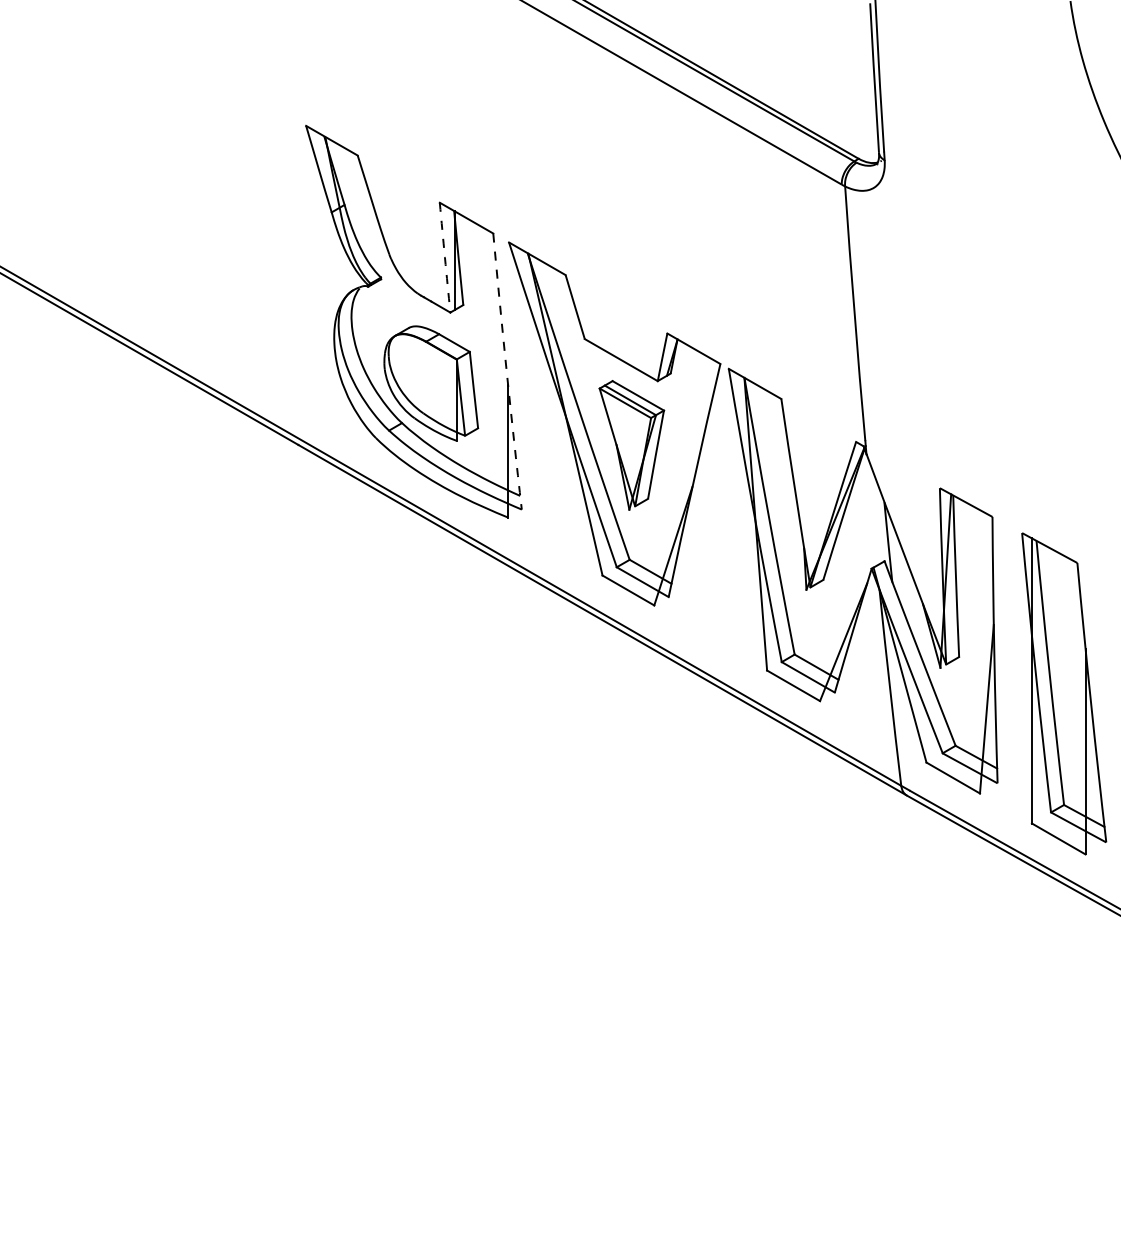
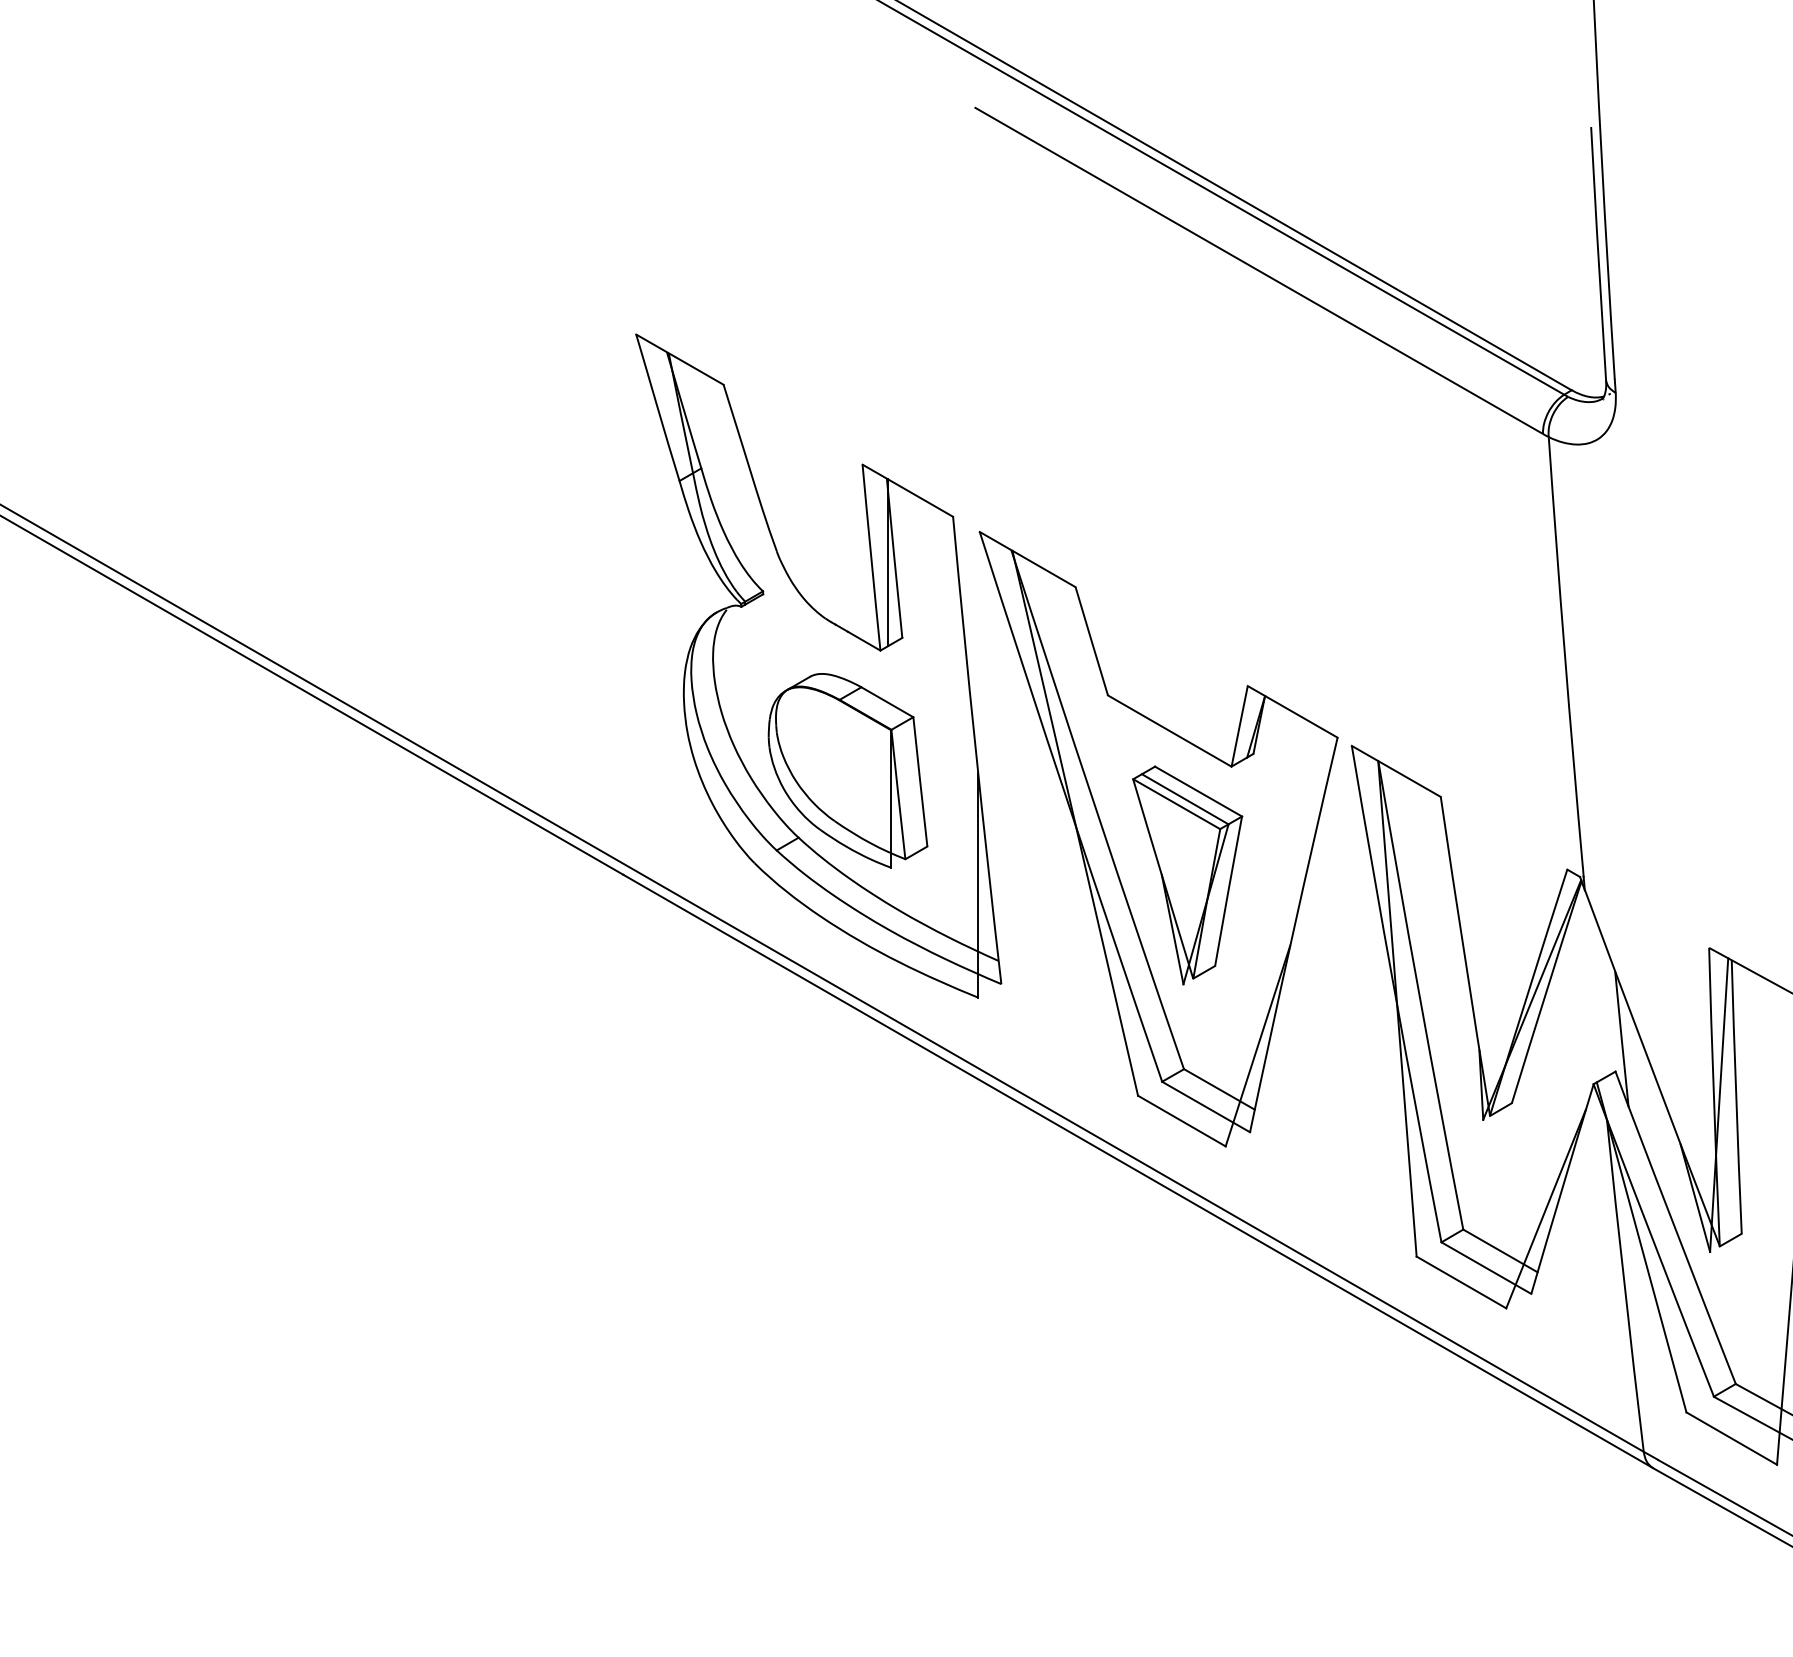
arc: (444, 257) -> (870, 557), dashed -> solid
arc: (506, 371) -> (975, 750), dashed -> solid

